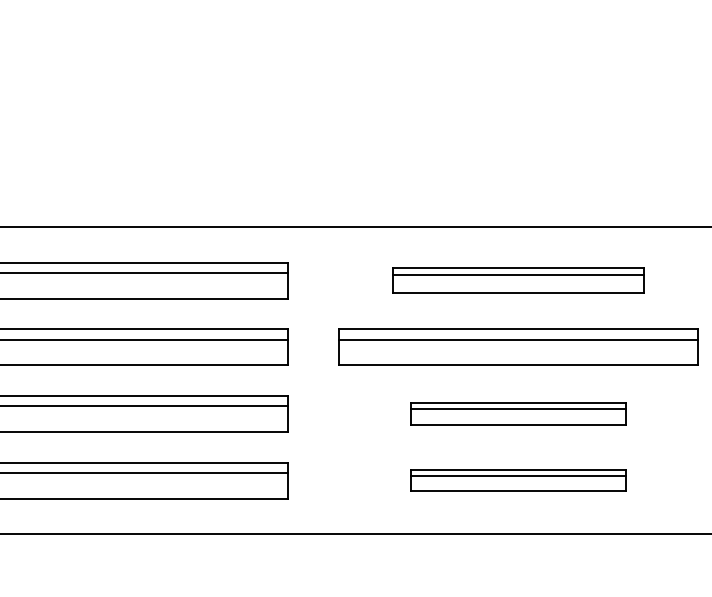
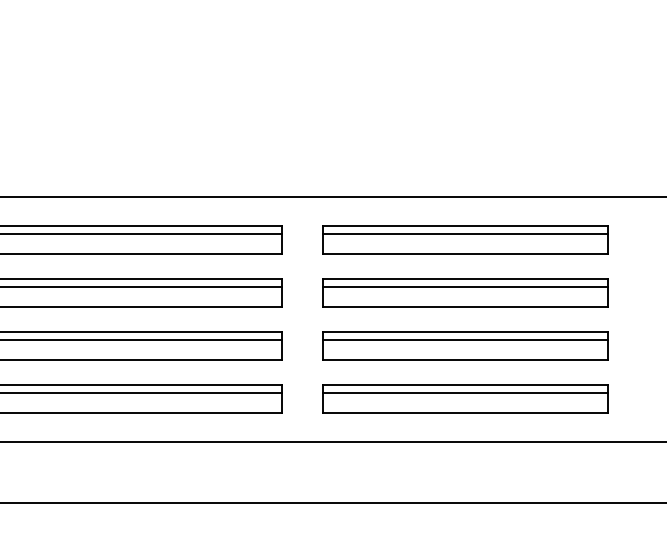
part: (518, 279) -> (465, 239), size x1.43
part: (518, 413) -> (465, 345), size x1.67
part: (518, 480) -> (465, 398), size x1.67

